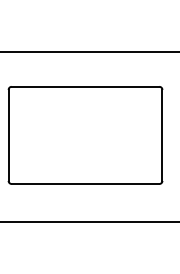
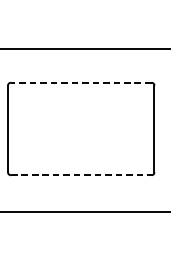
line: (85, 86) -> (81, 82), solid -> dashed
line: (85, 183) -> (81, 174), solid -> dashed

